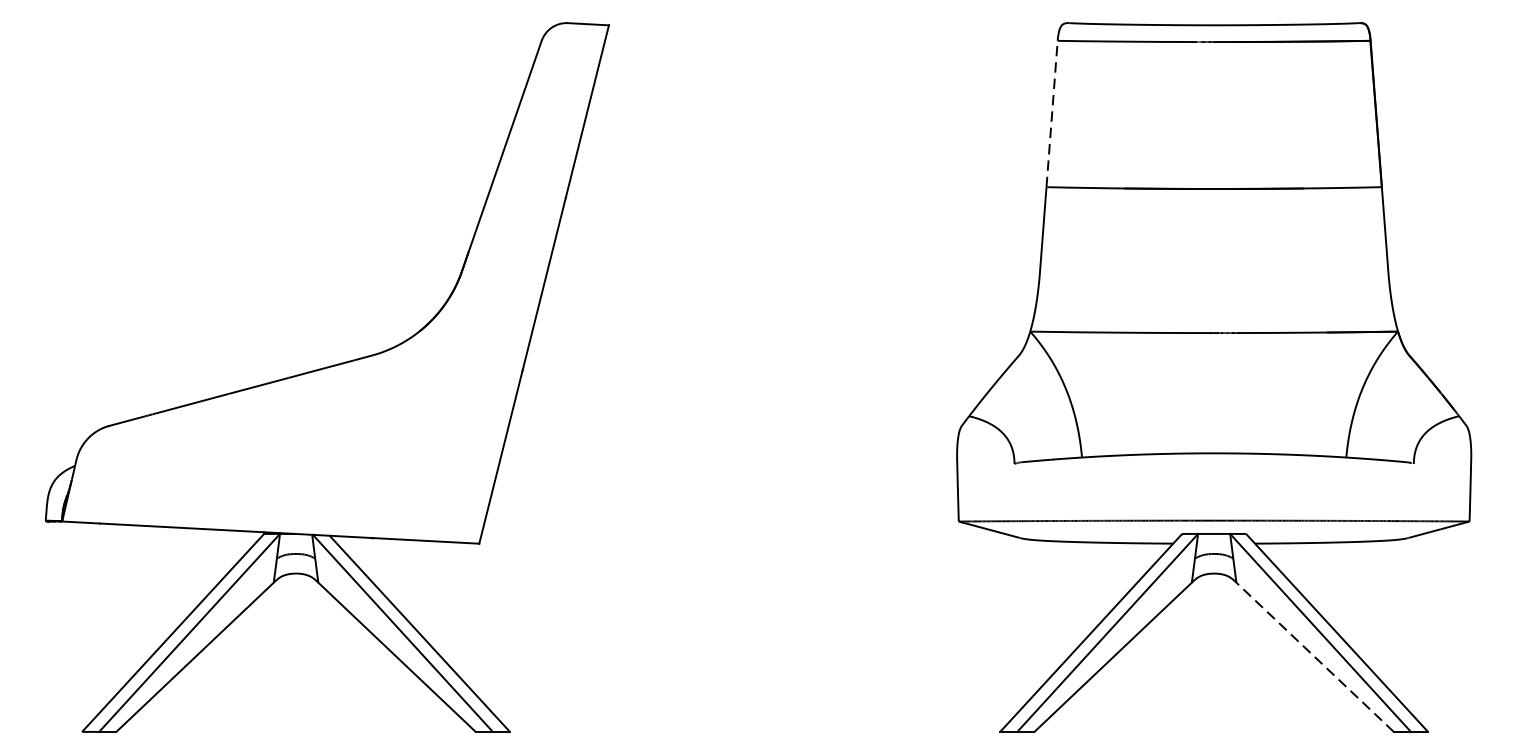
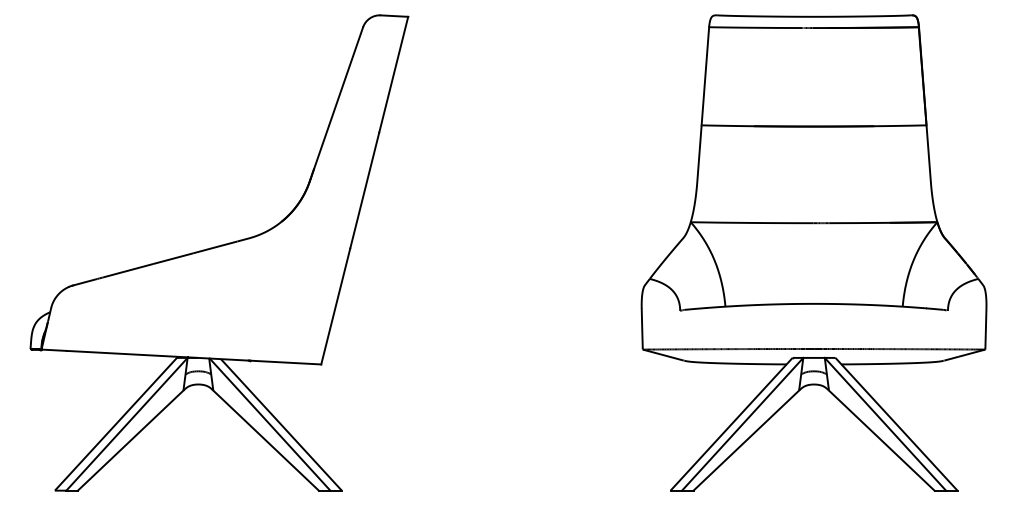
line: (1052, 112) -> (705, 75), dashed -> solid
line: (1314, 657) -> (881, 440), dashed -> solid

